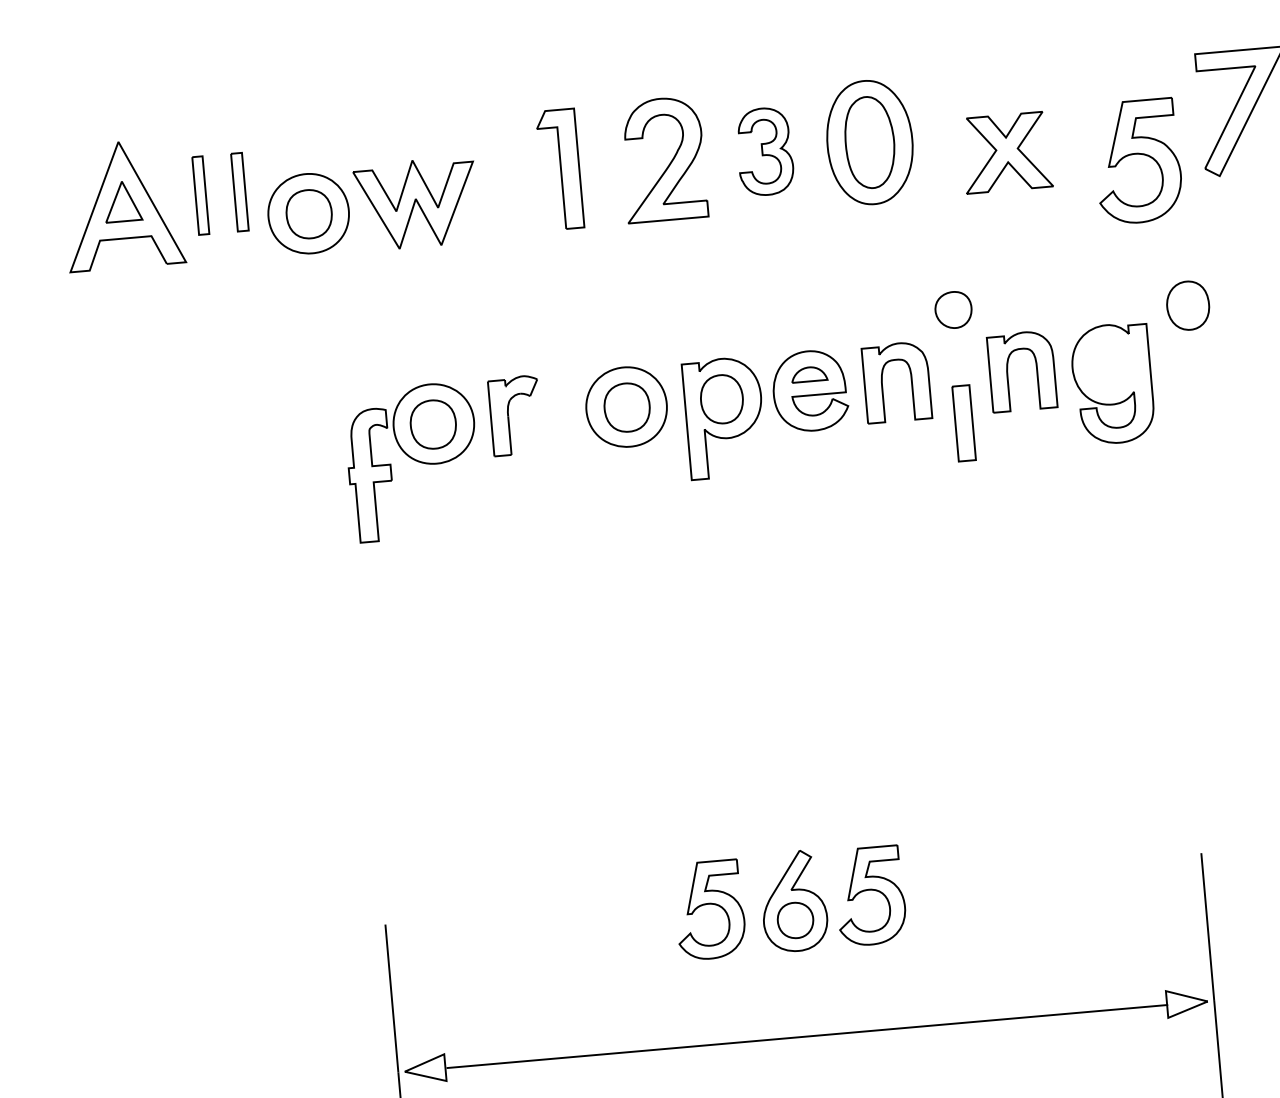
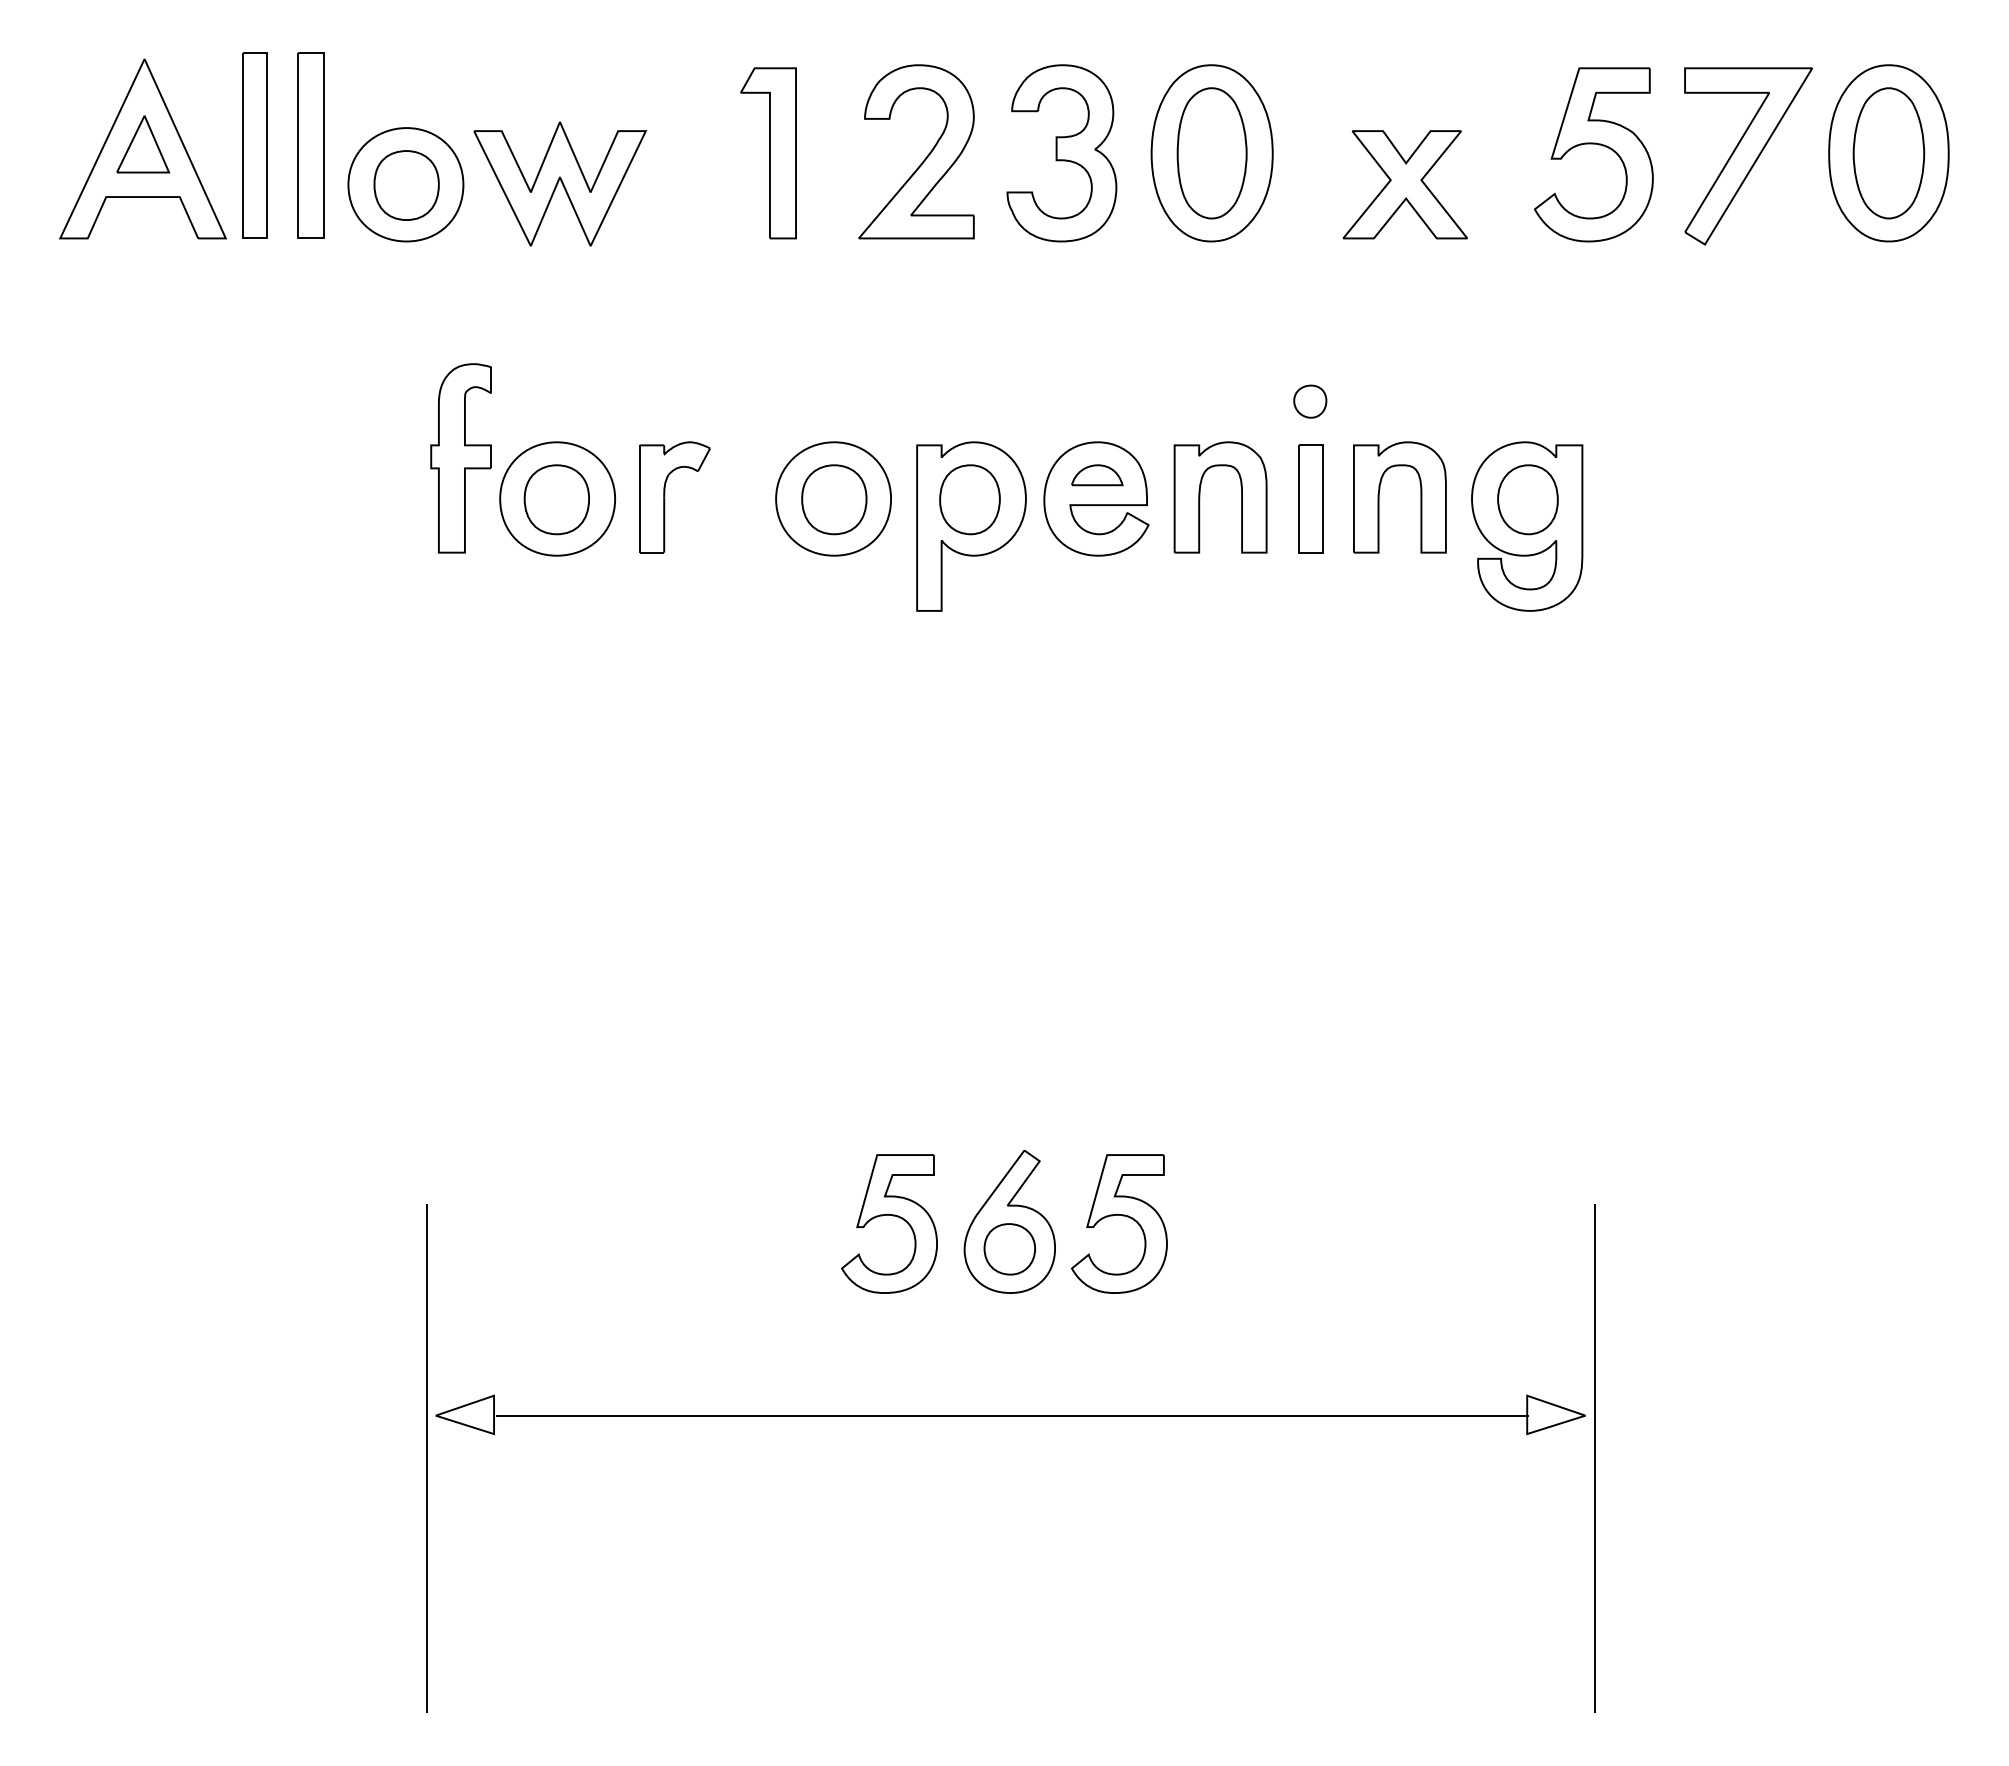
part: (764, 151) -> (1061, 153), size x1.43
part: (1137, 154) -> (1593, 144), moved
part: (239, 192) -> (310, 145), size x1.67
part: (200, 195) -> (254, 145), size x1.67
part: (1187, 305) -> (1527, 499), moved
part: (953, 309) -> (1310, 401), size x0.62
part: (963, 423) -> (1310, 498), moved
part: (370, 475) -> (460, 458), moved

